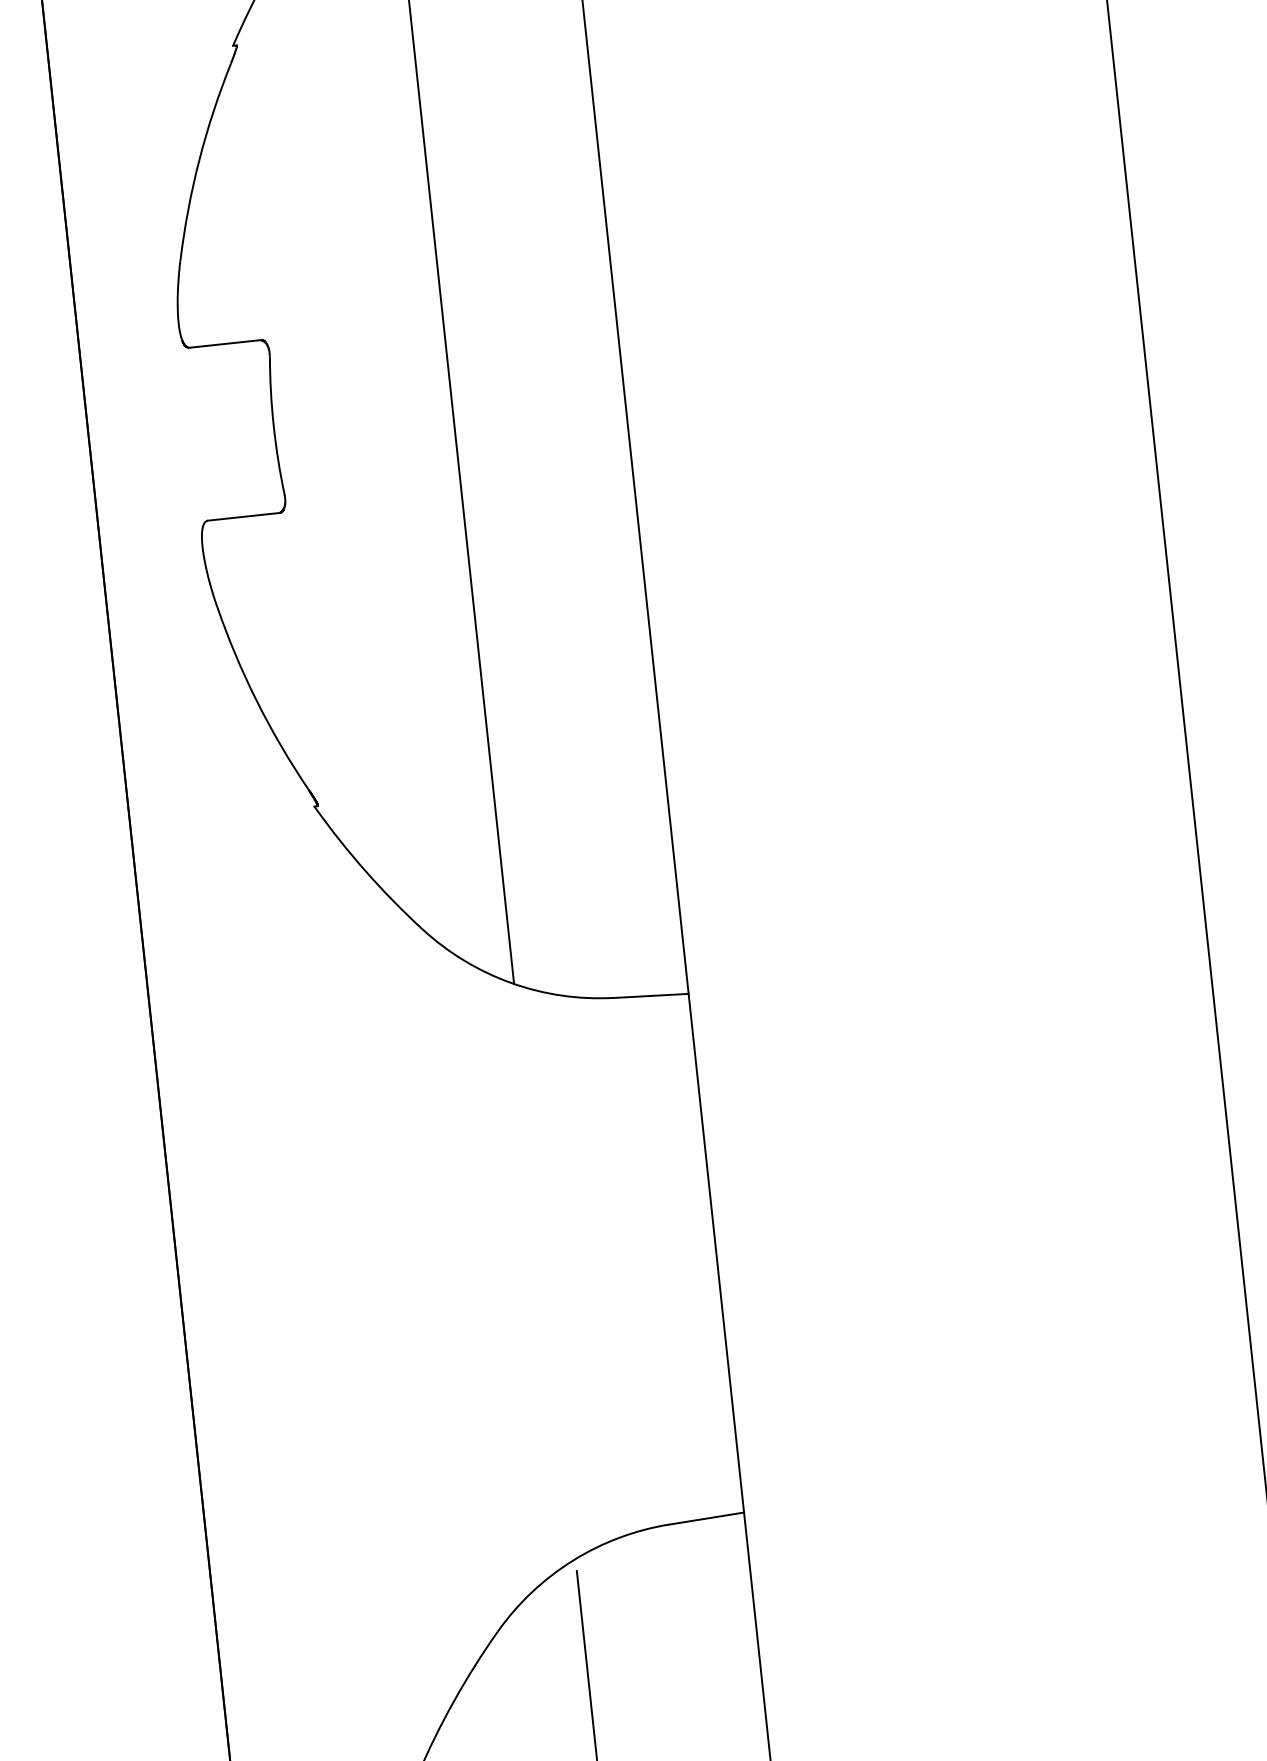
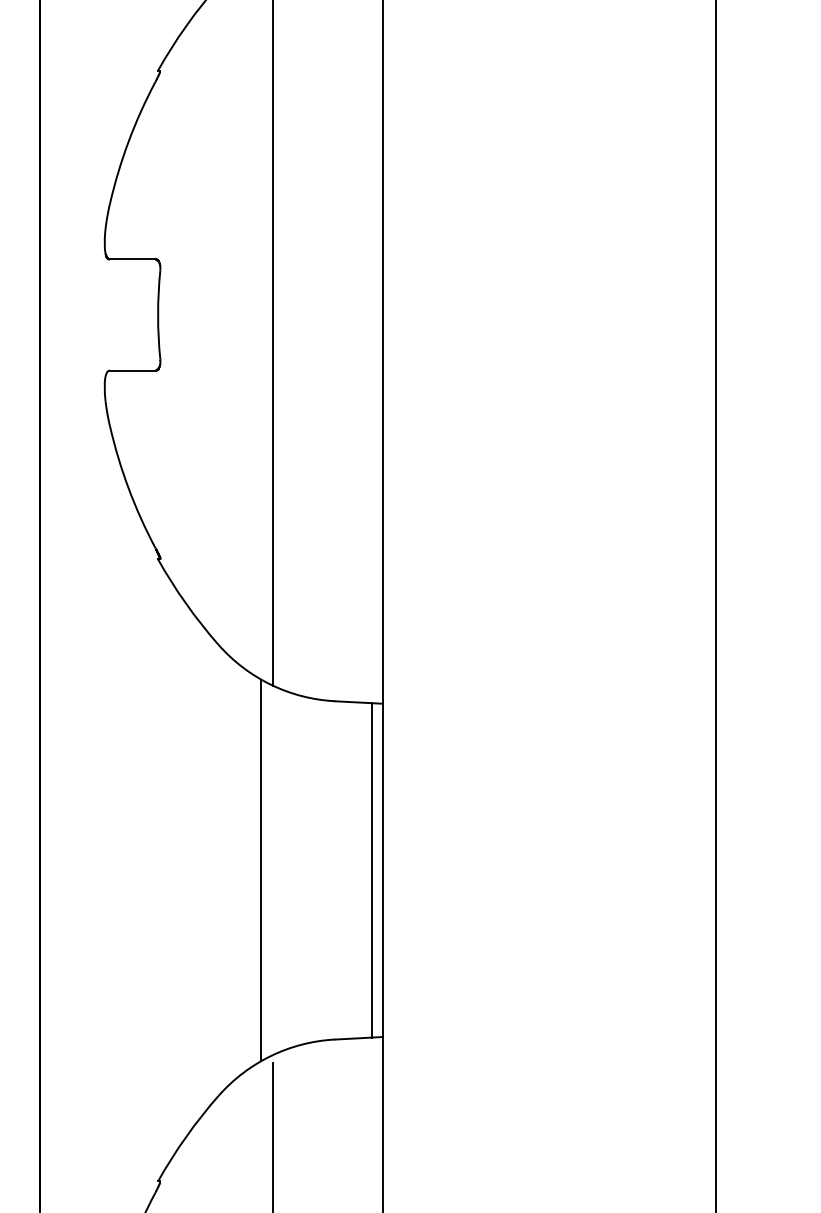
line: (698, 1255) -> (371, 870), added
line: (525, 1273) -> (260, 870), added

